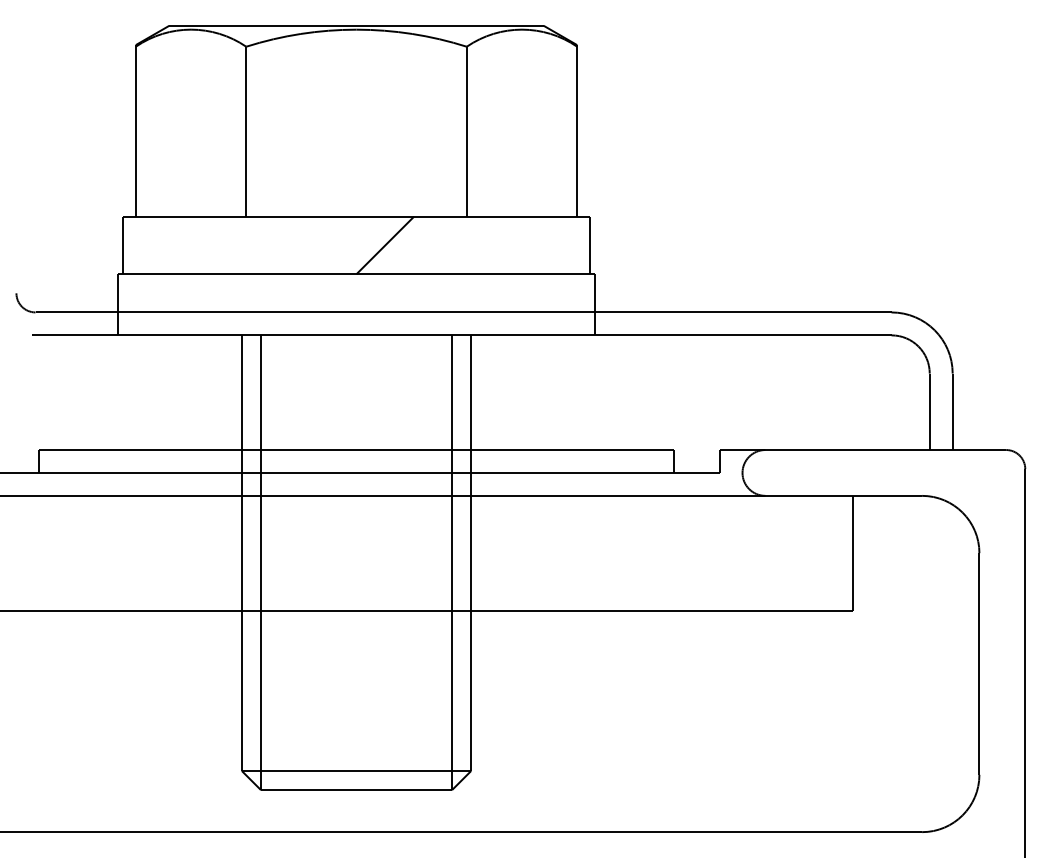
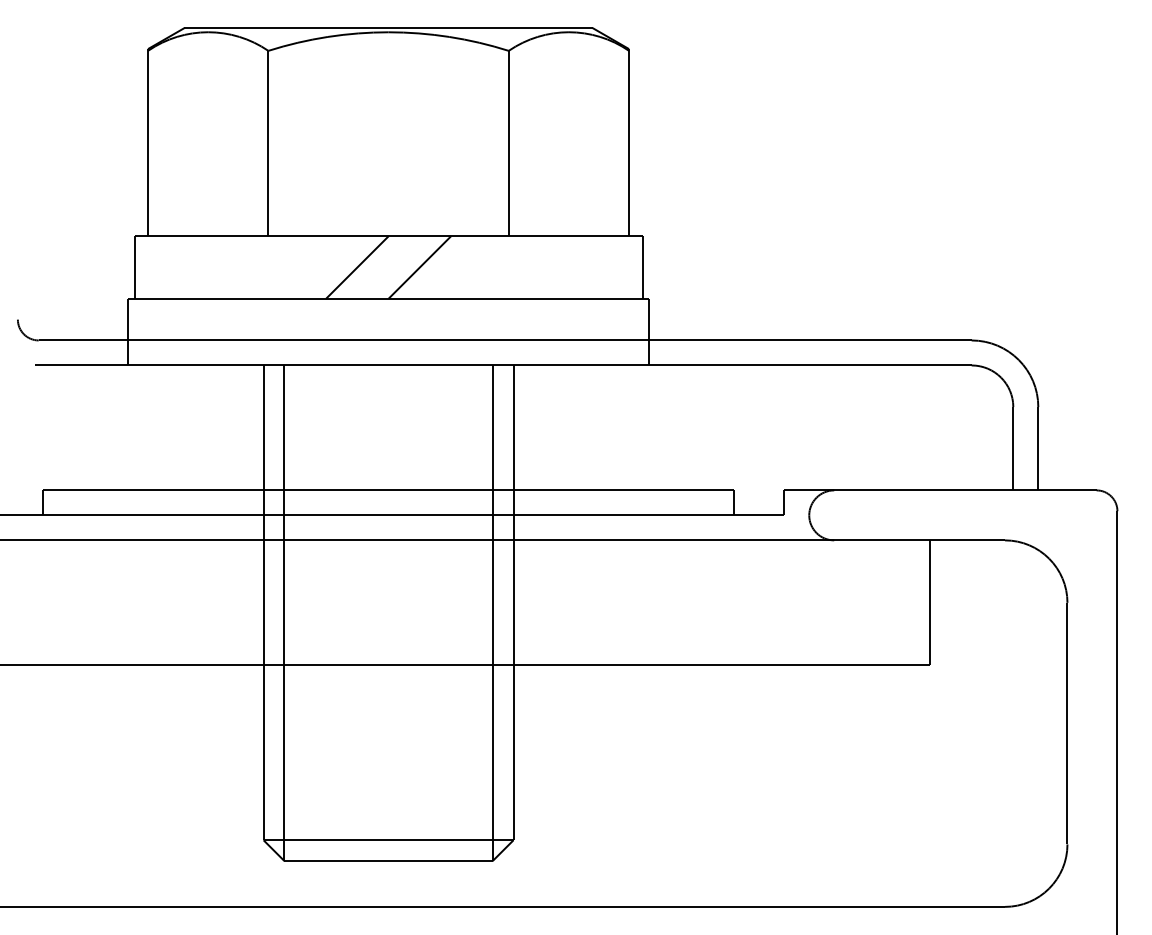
line: (327, 245) -> (356, 267), added

